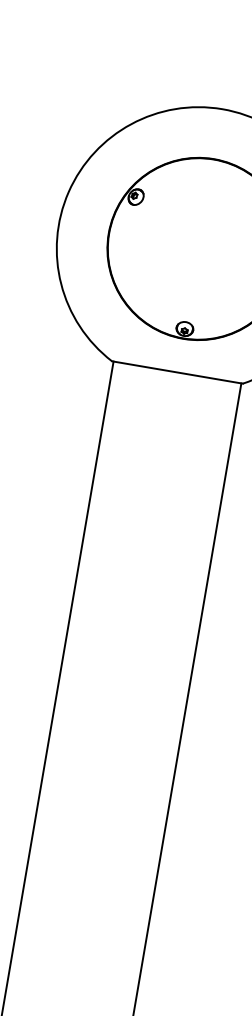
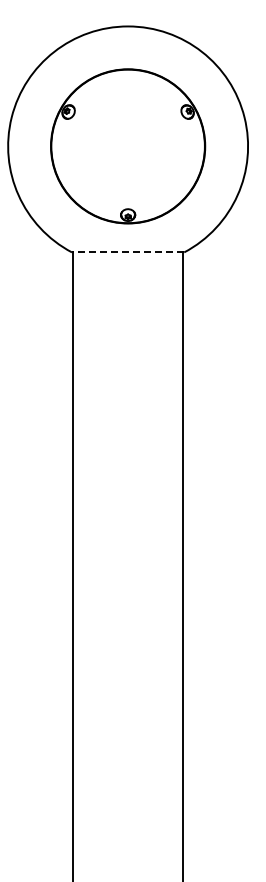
line: (176, 372) -> (127, 252), solid -> dashed

